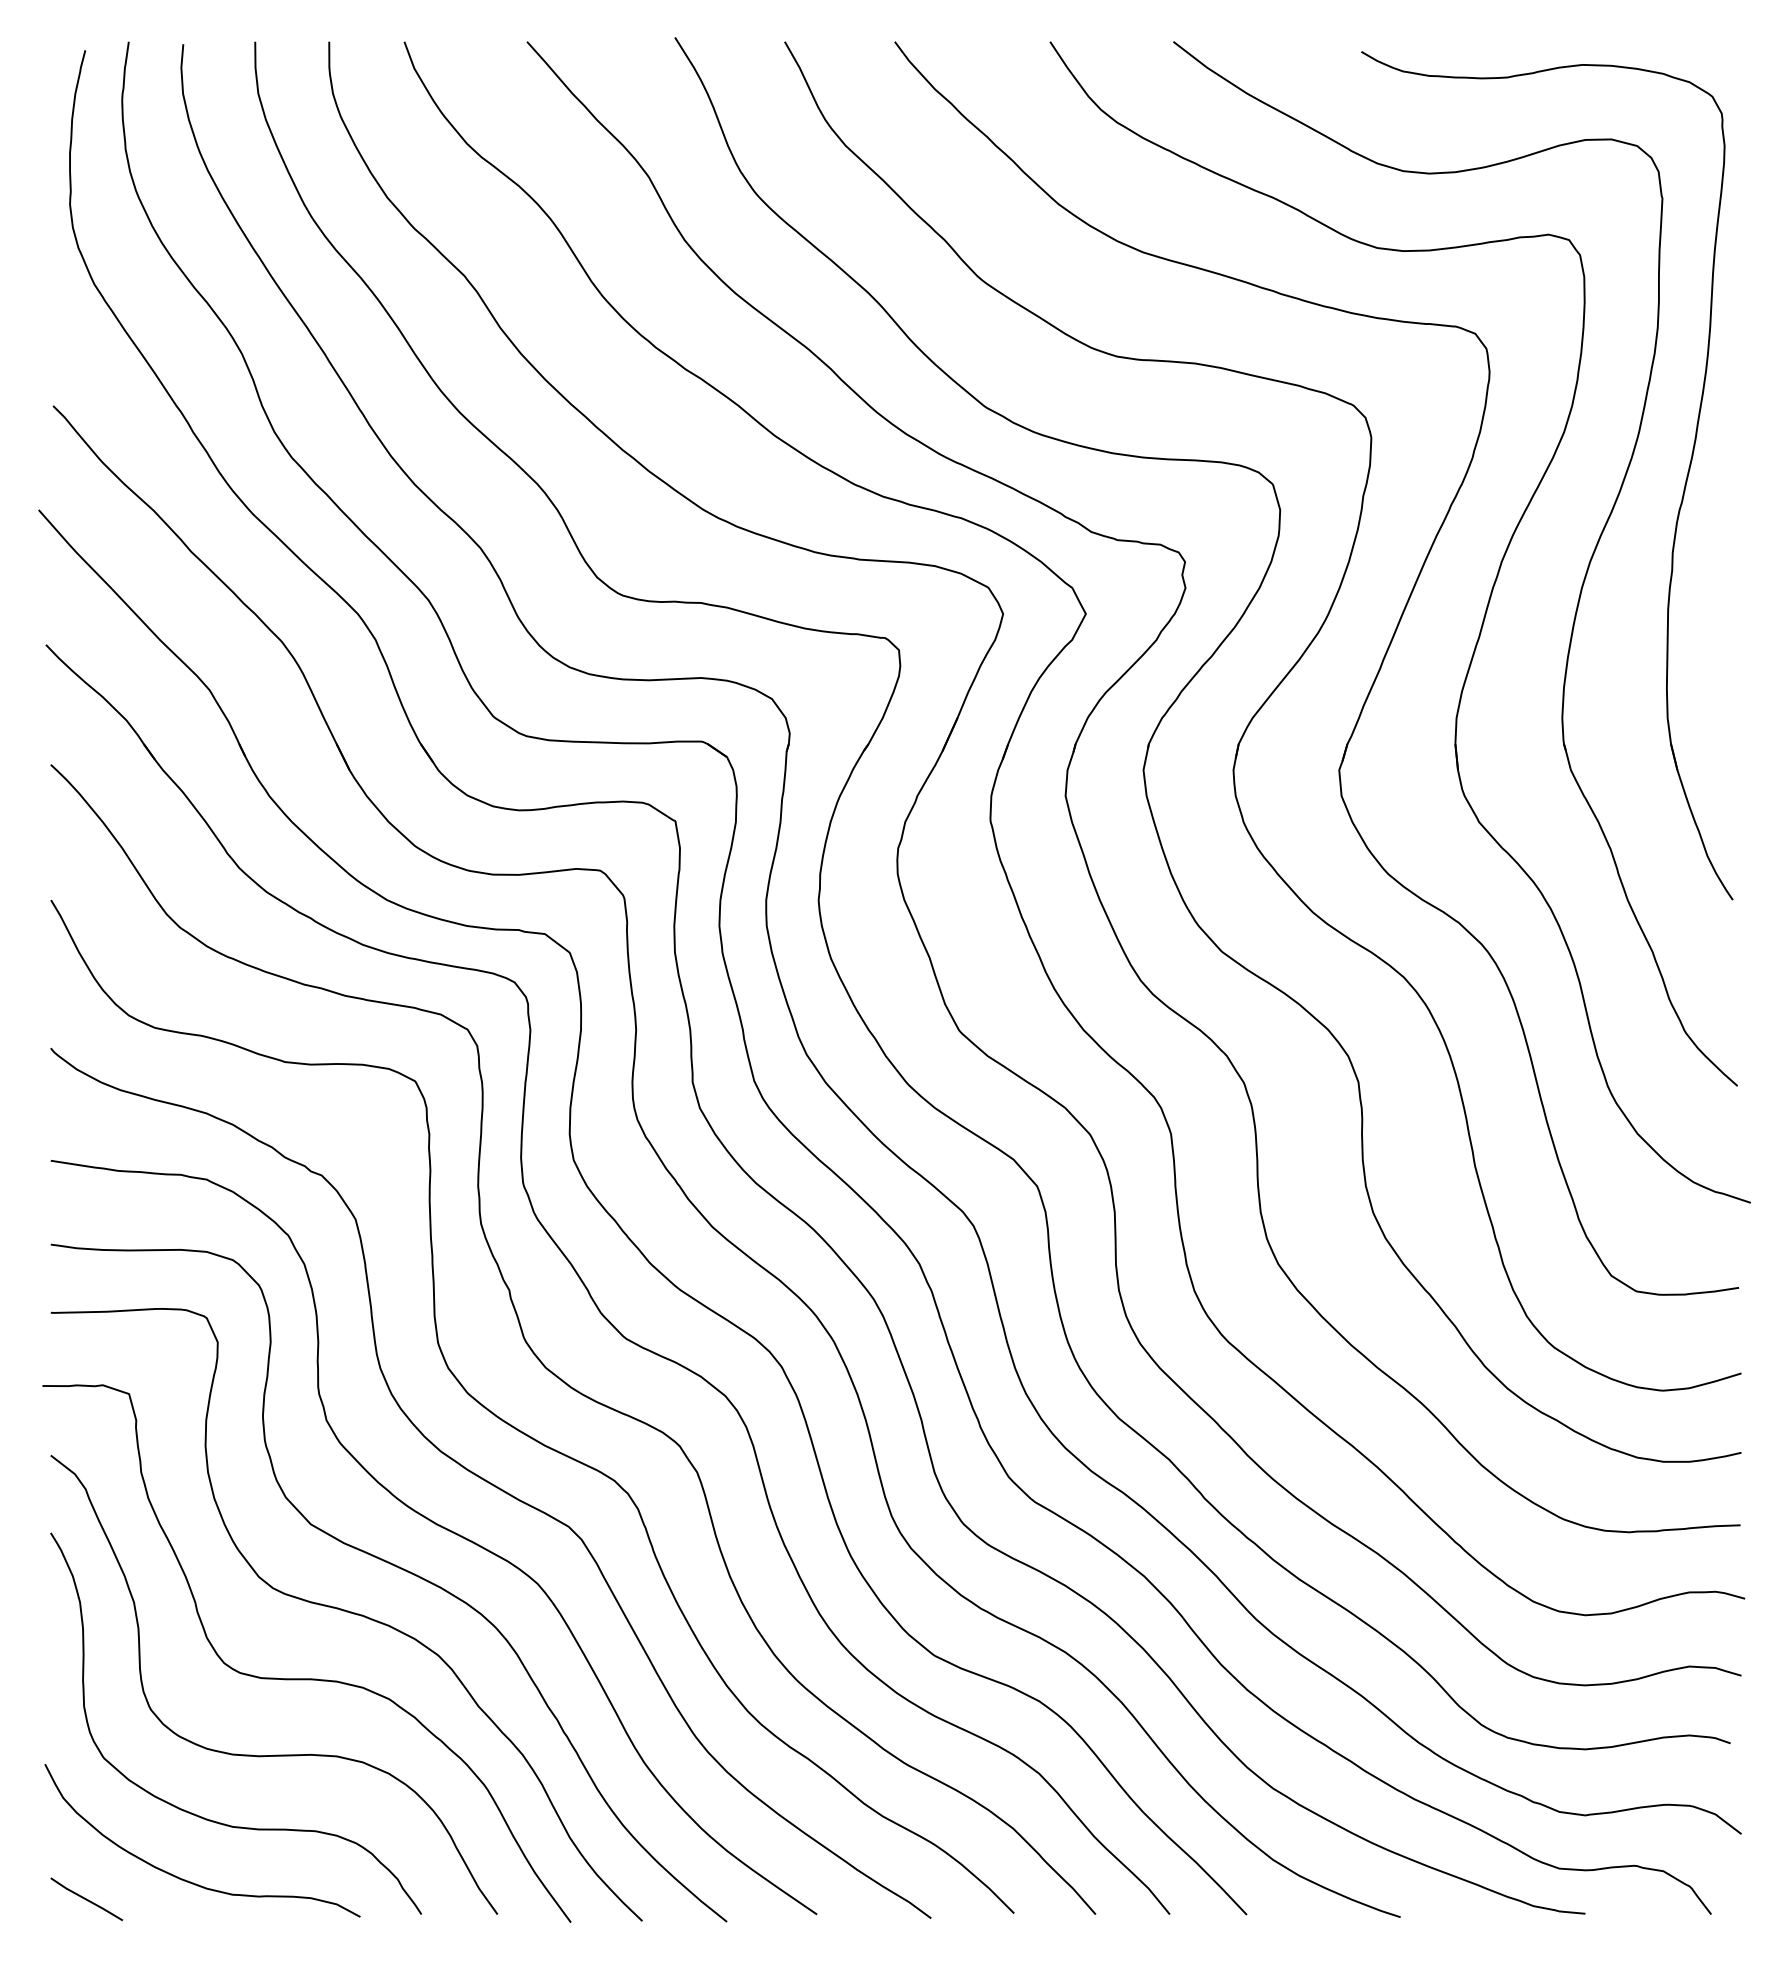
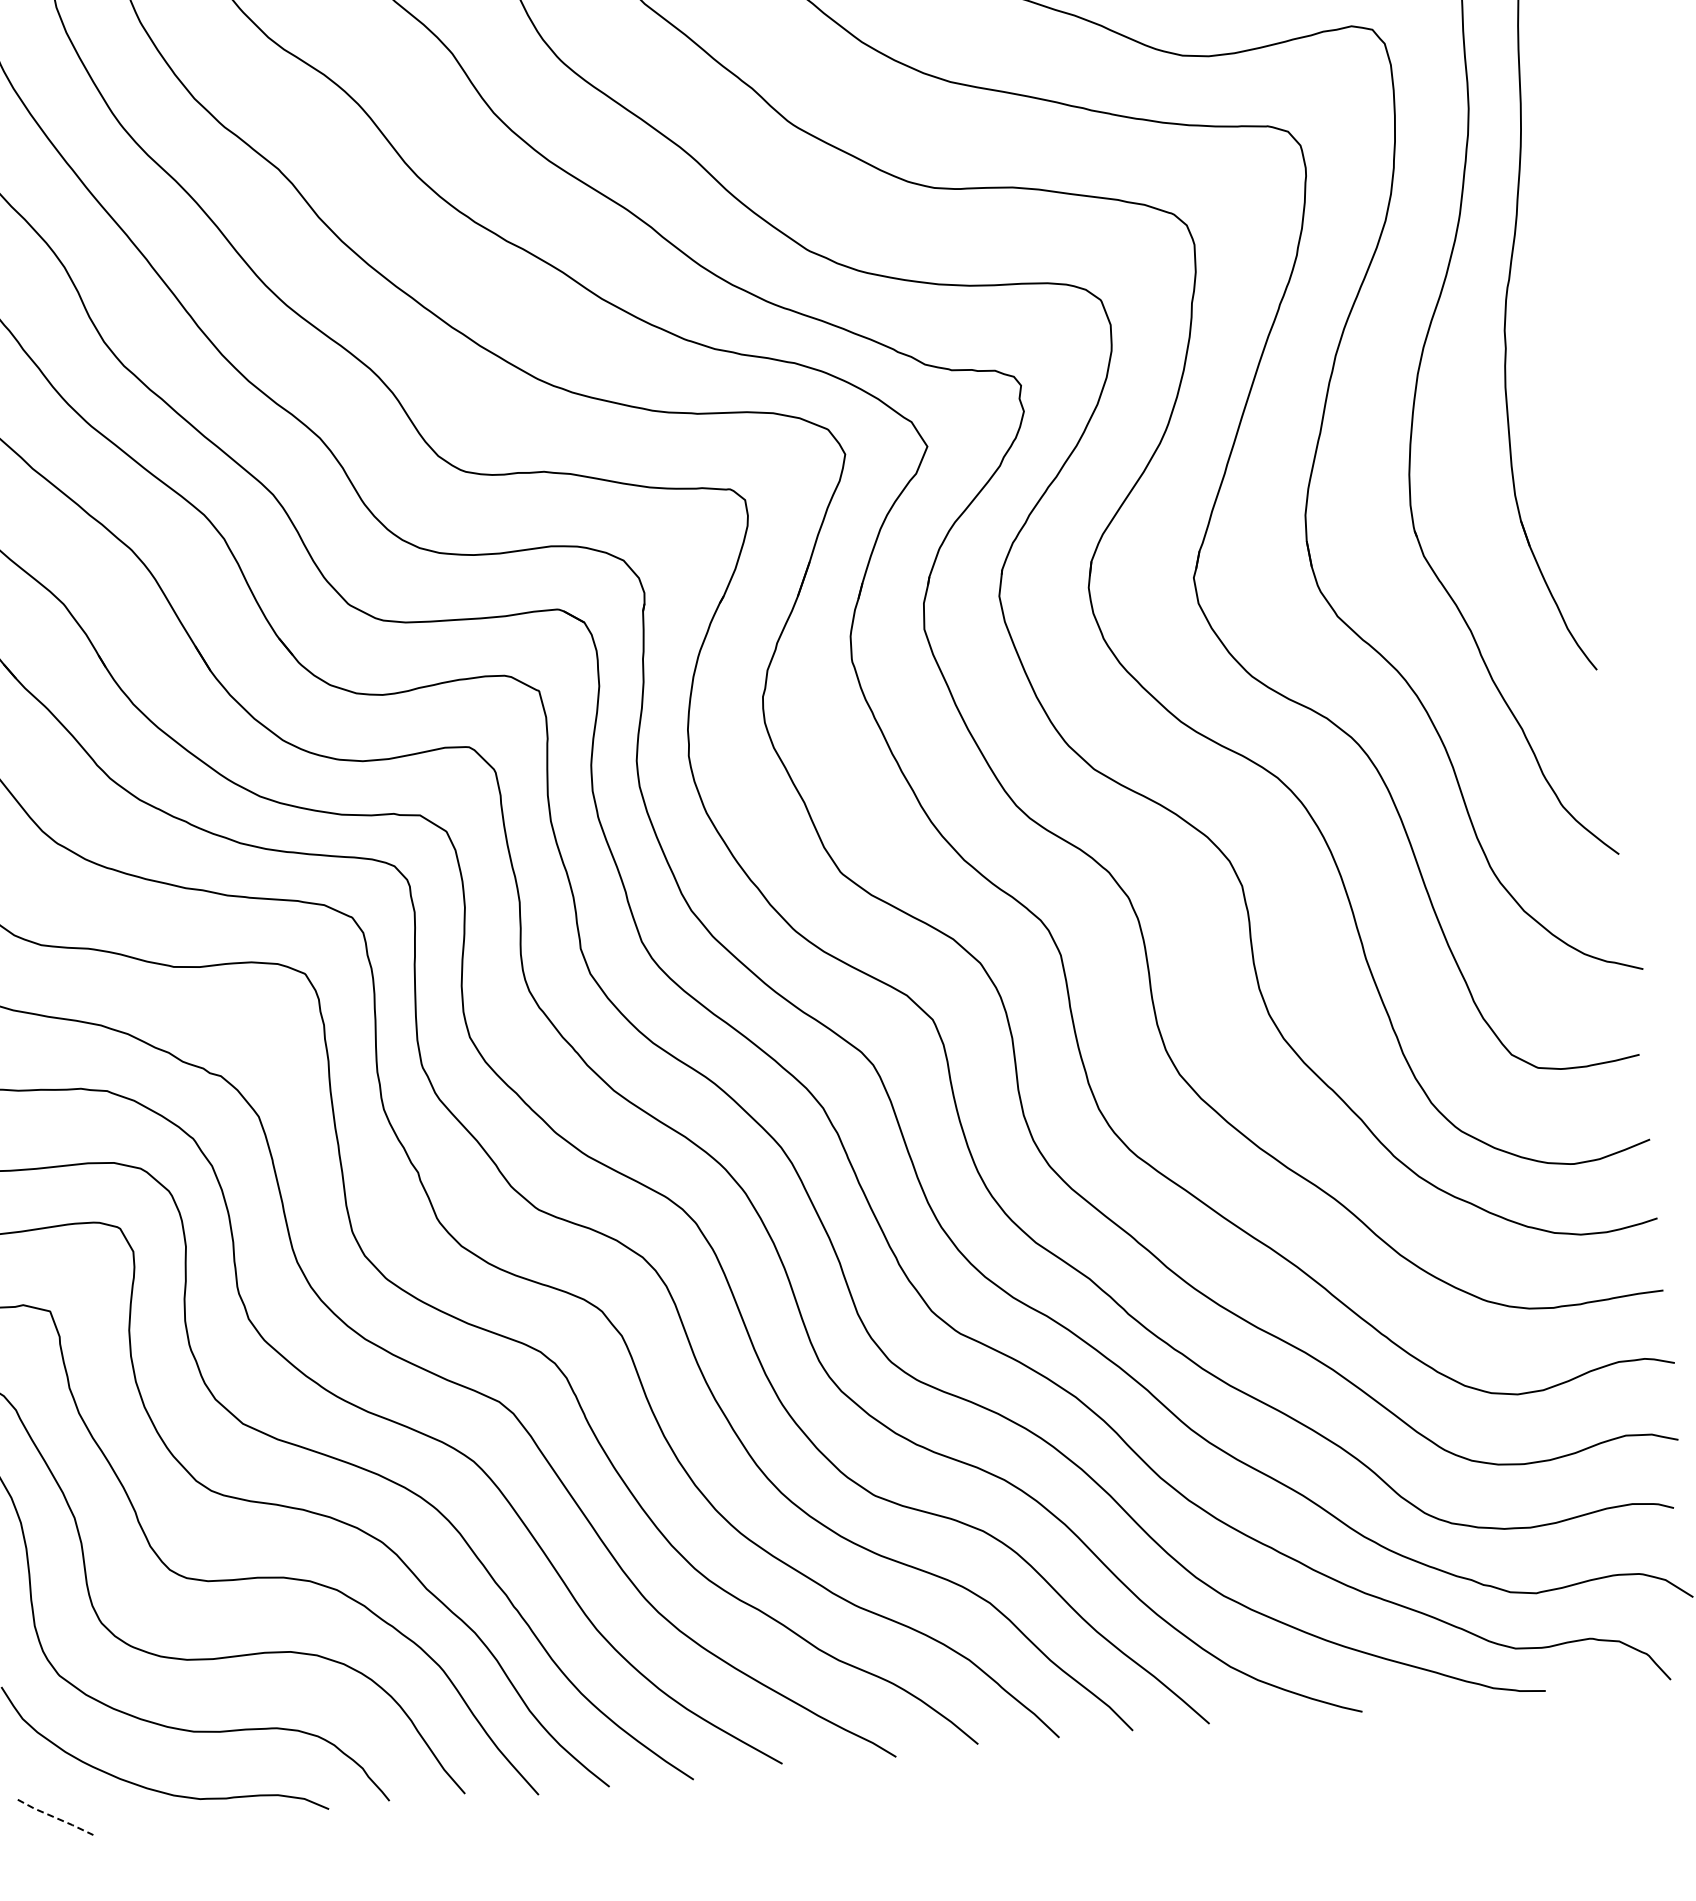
line: (87, 1899) -> (56, 1817), solid -> dashed

